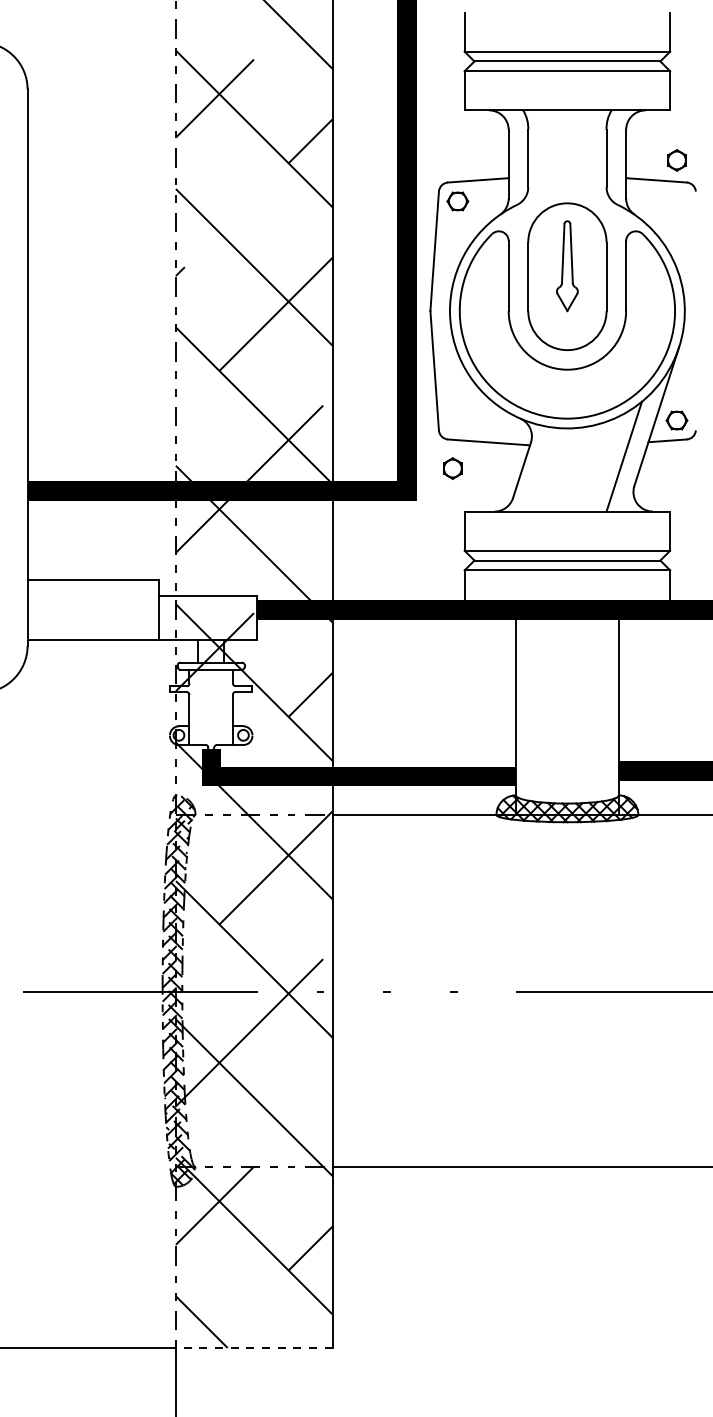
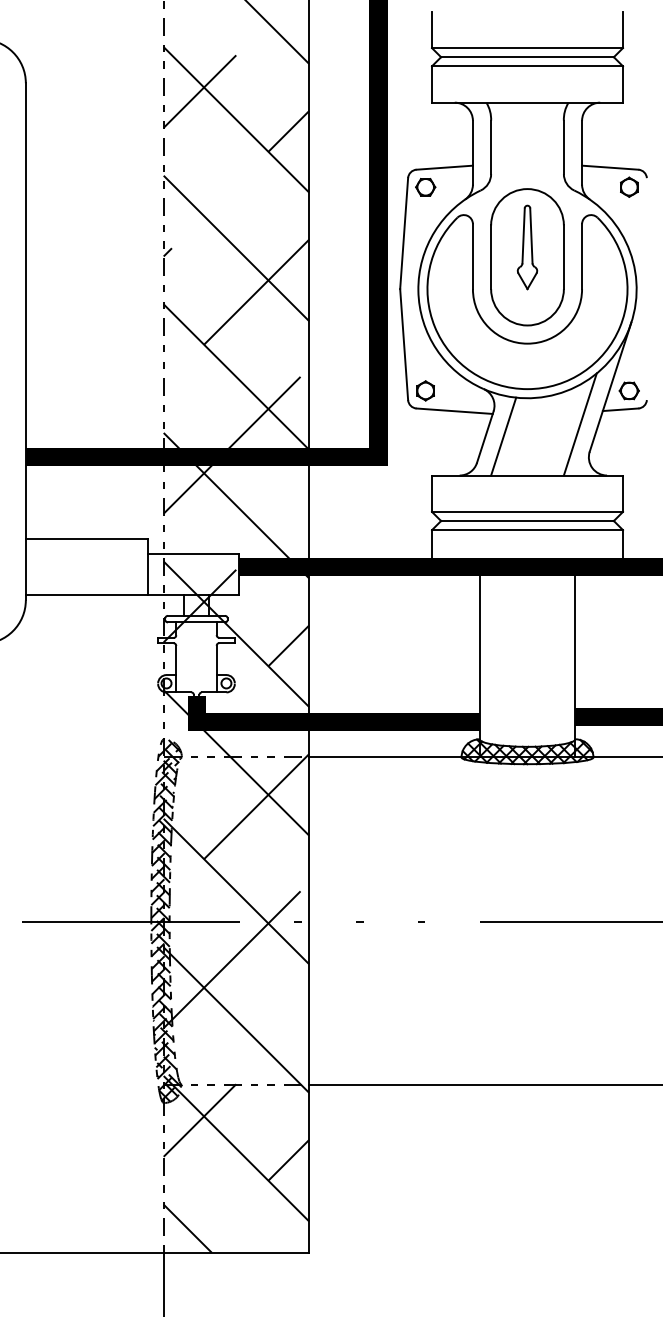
part: (676, 160) -> (628, 187), moved
part: (452, 468) -> (425, 390), moved
line: (541, 469) -> (503, 436), added
line: (253, 1347) -> (235, 1252), dashed -> solid

